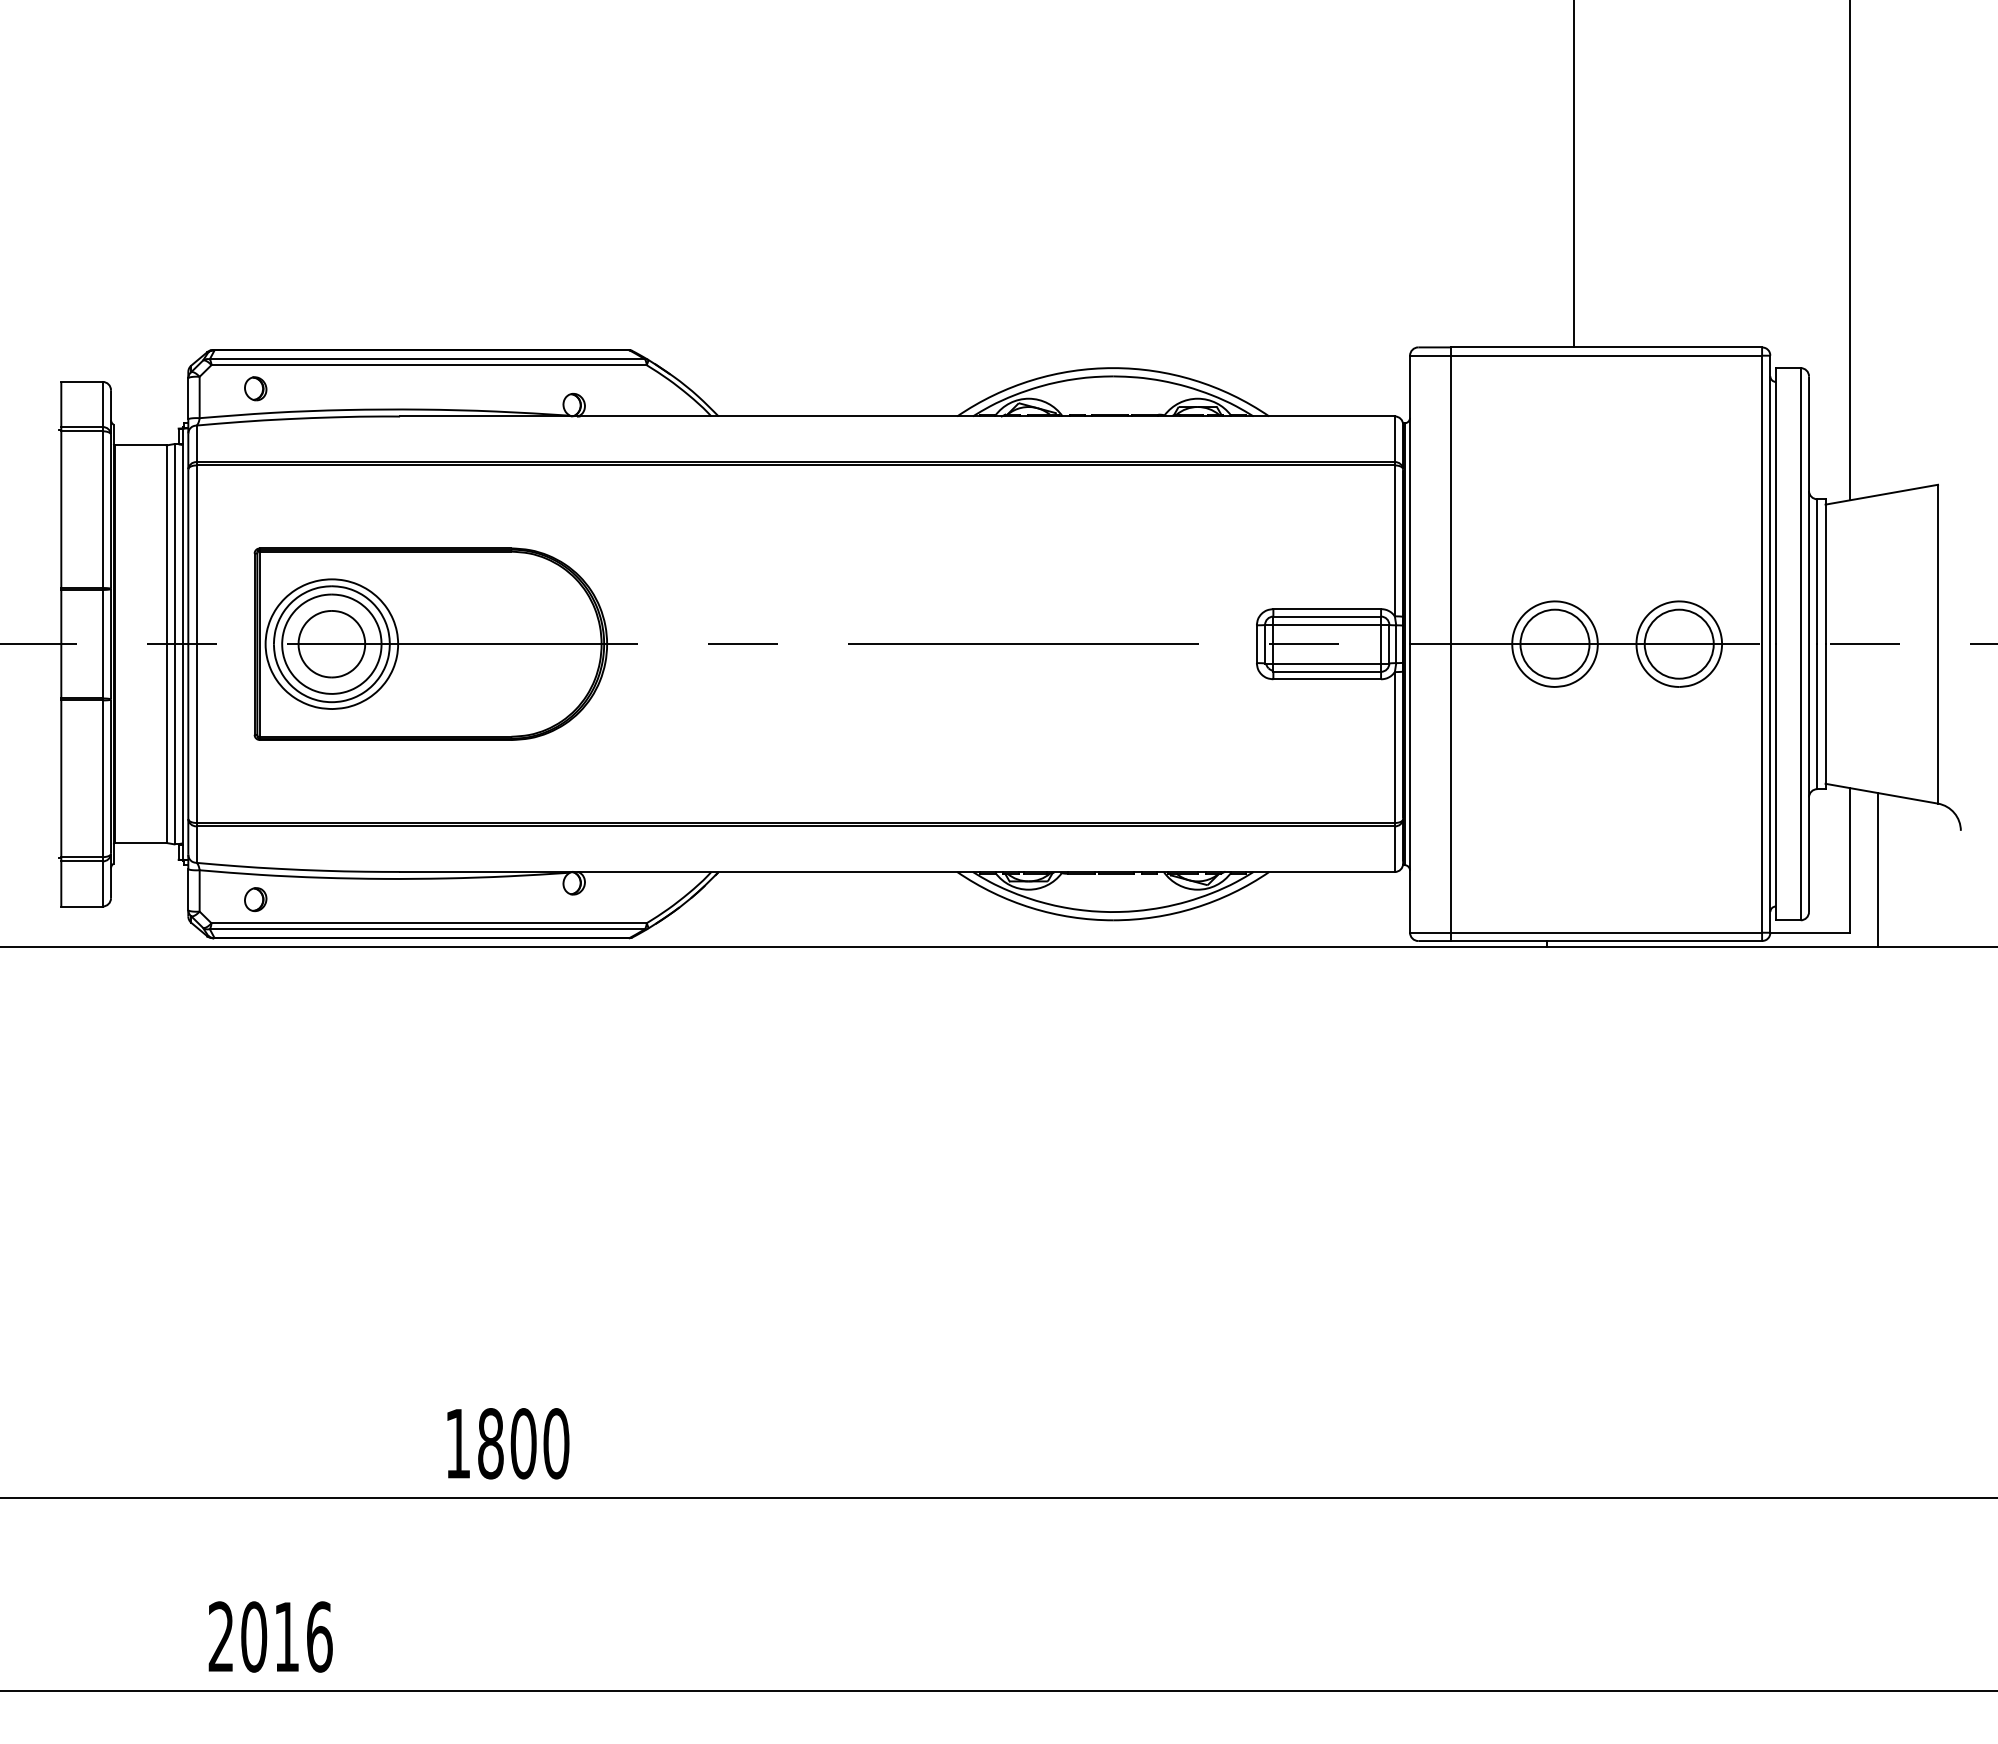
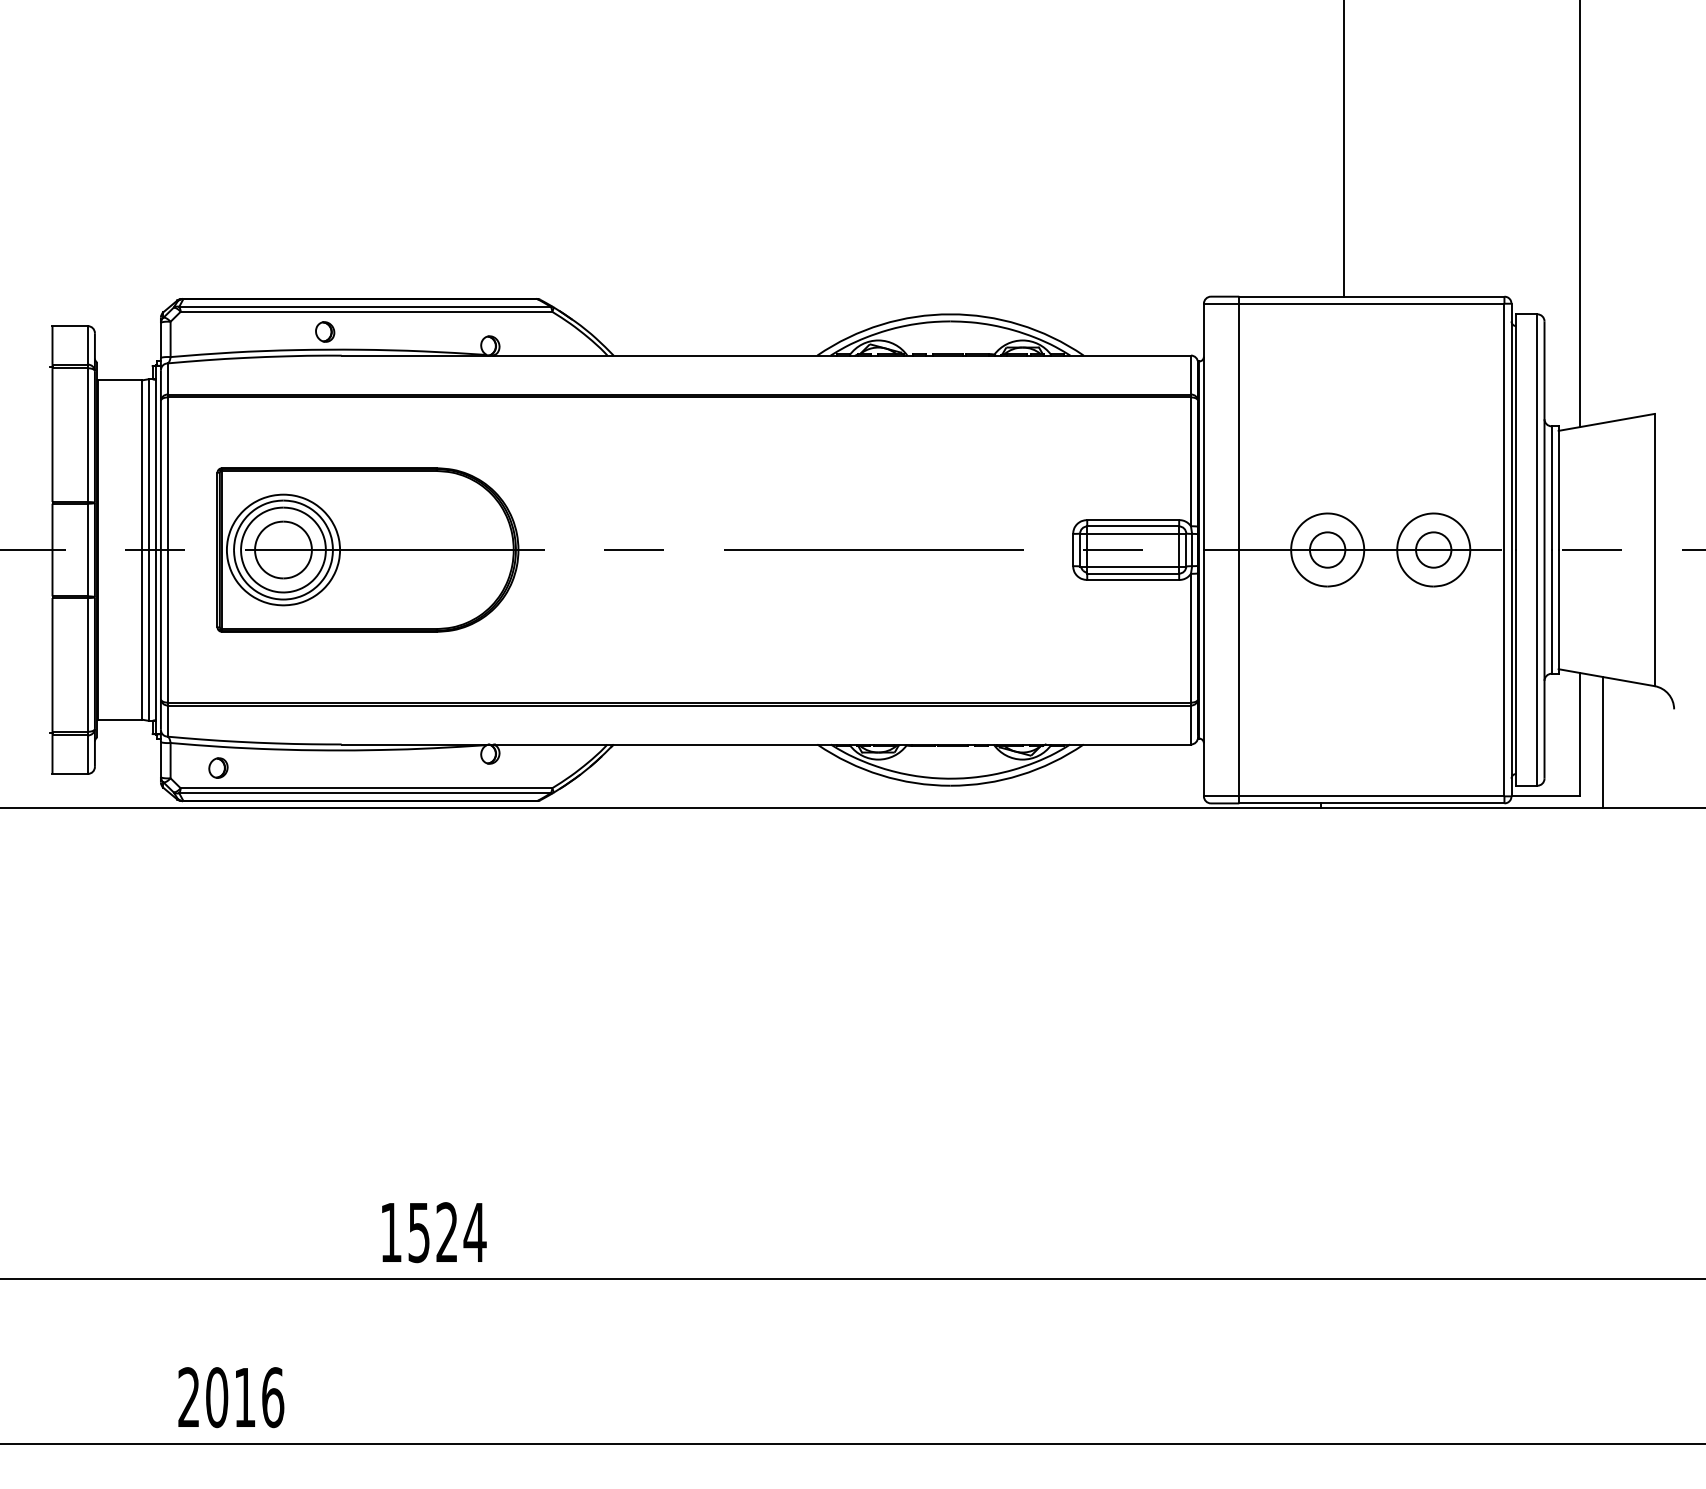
part: (255, 388) -> (324, 331), moved
circle: (1554, 643) -> (1327, 549), size x0.6
circle: (1678, 643) -> (1433, 549), size x0.6
text: (523, 1443) -> (447, 1232), 1800 -> 1524

